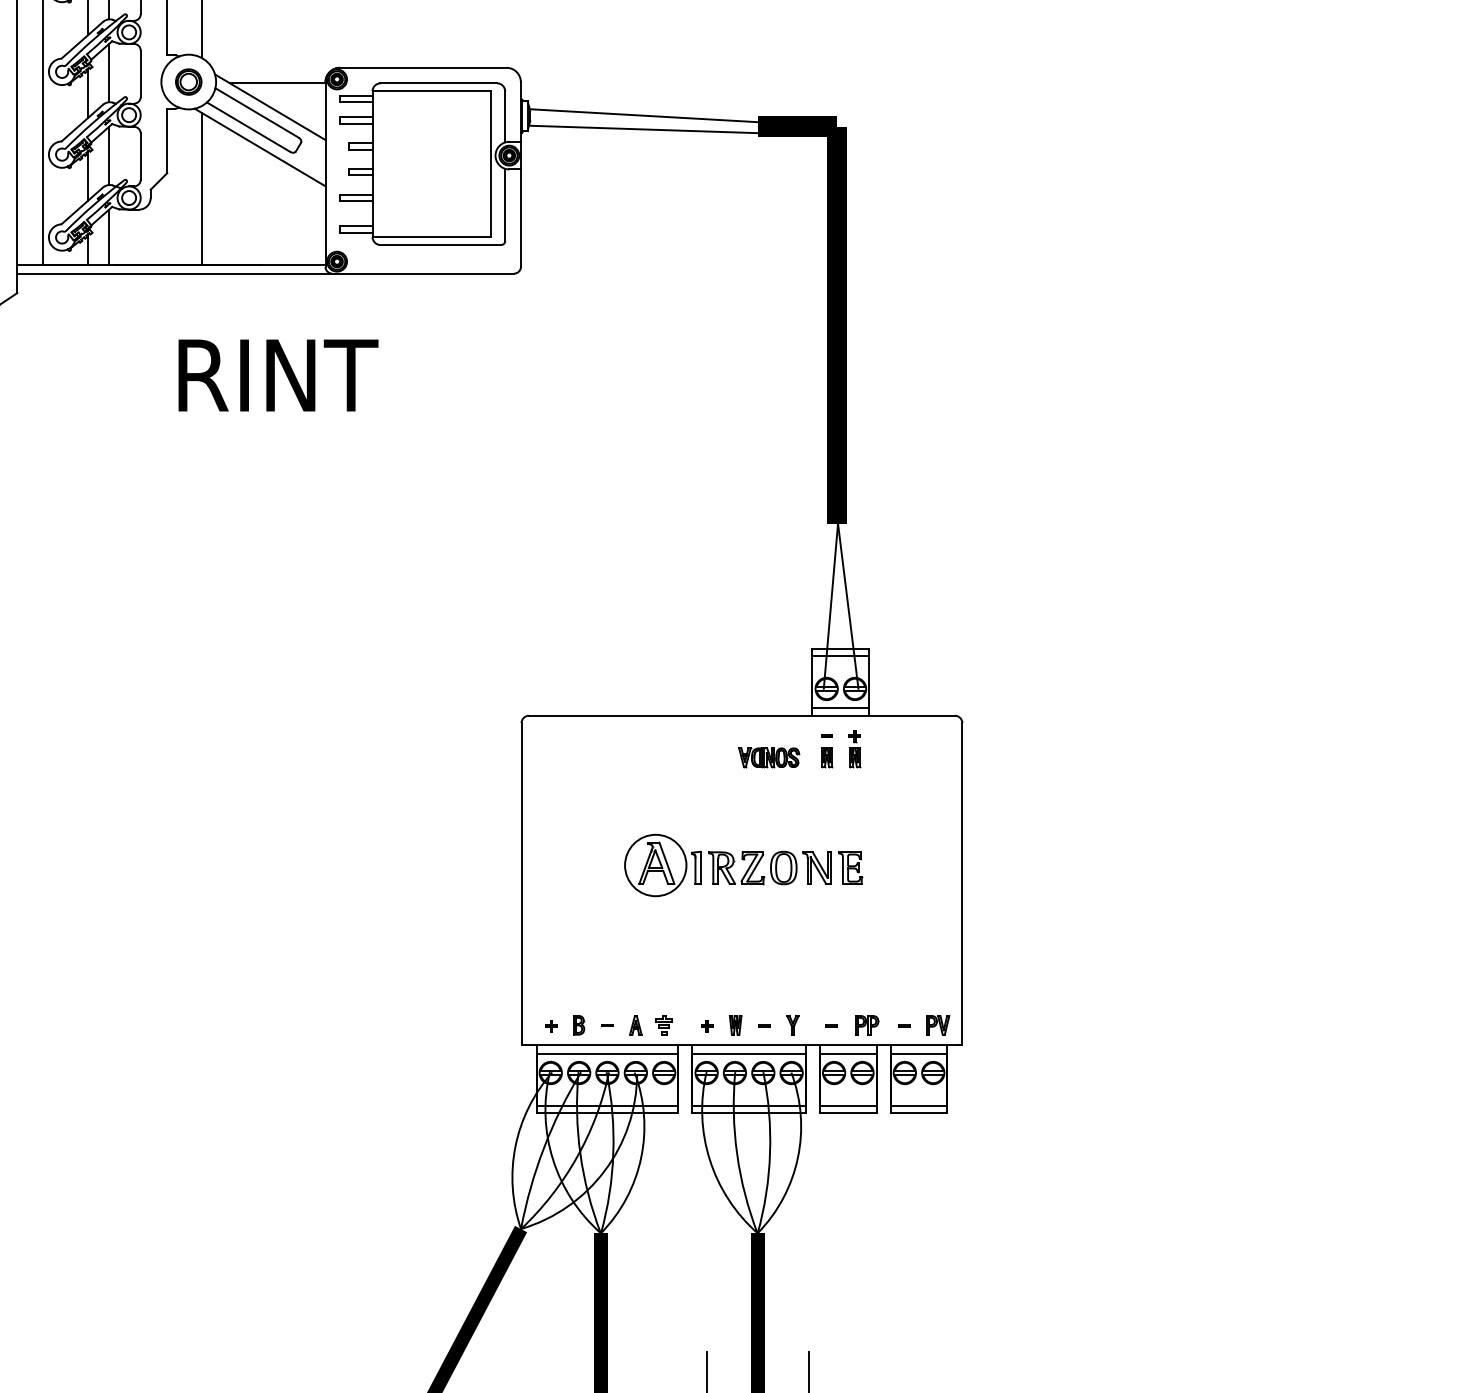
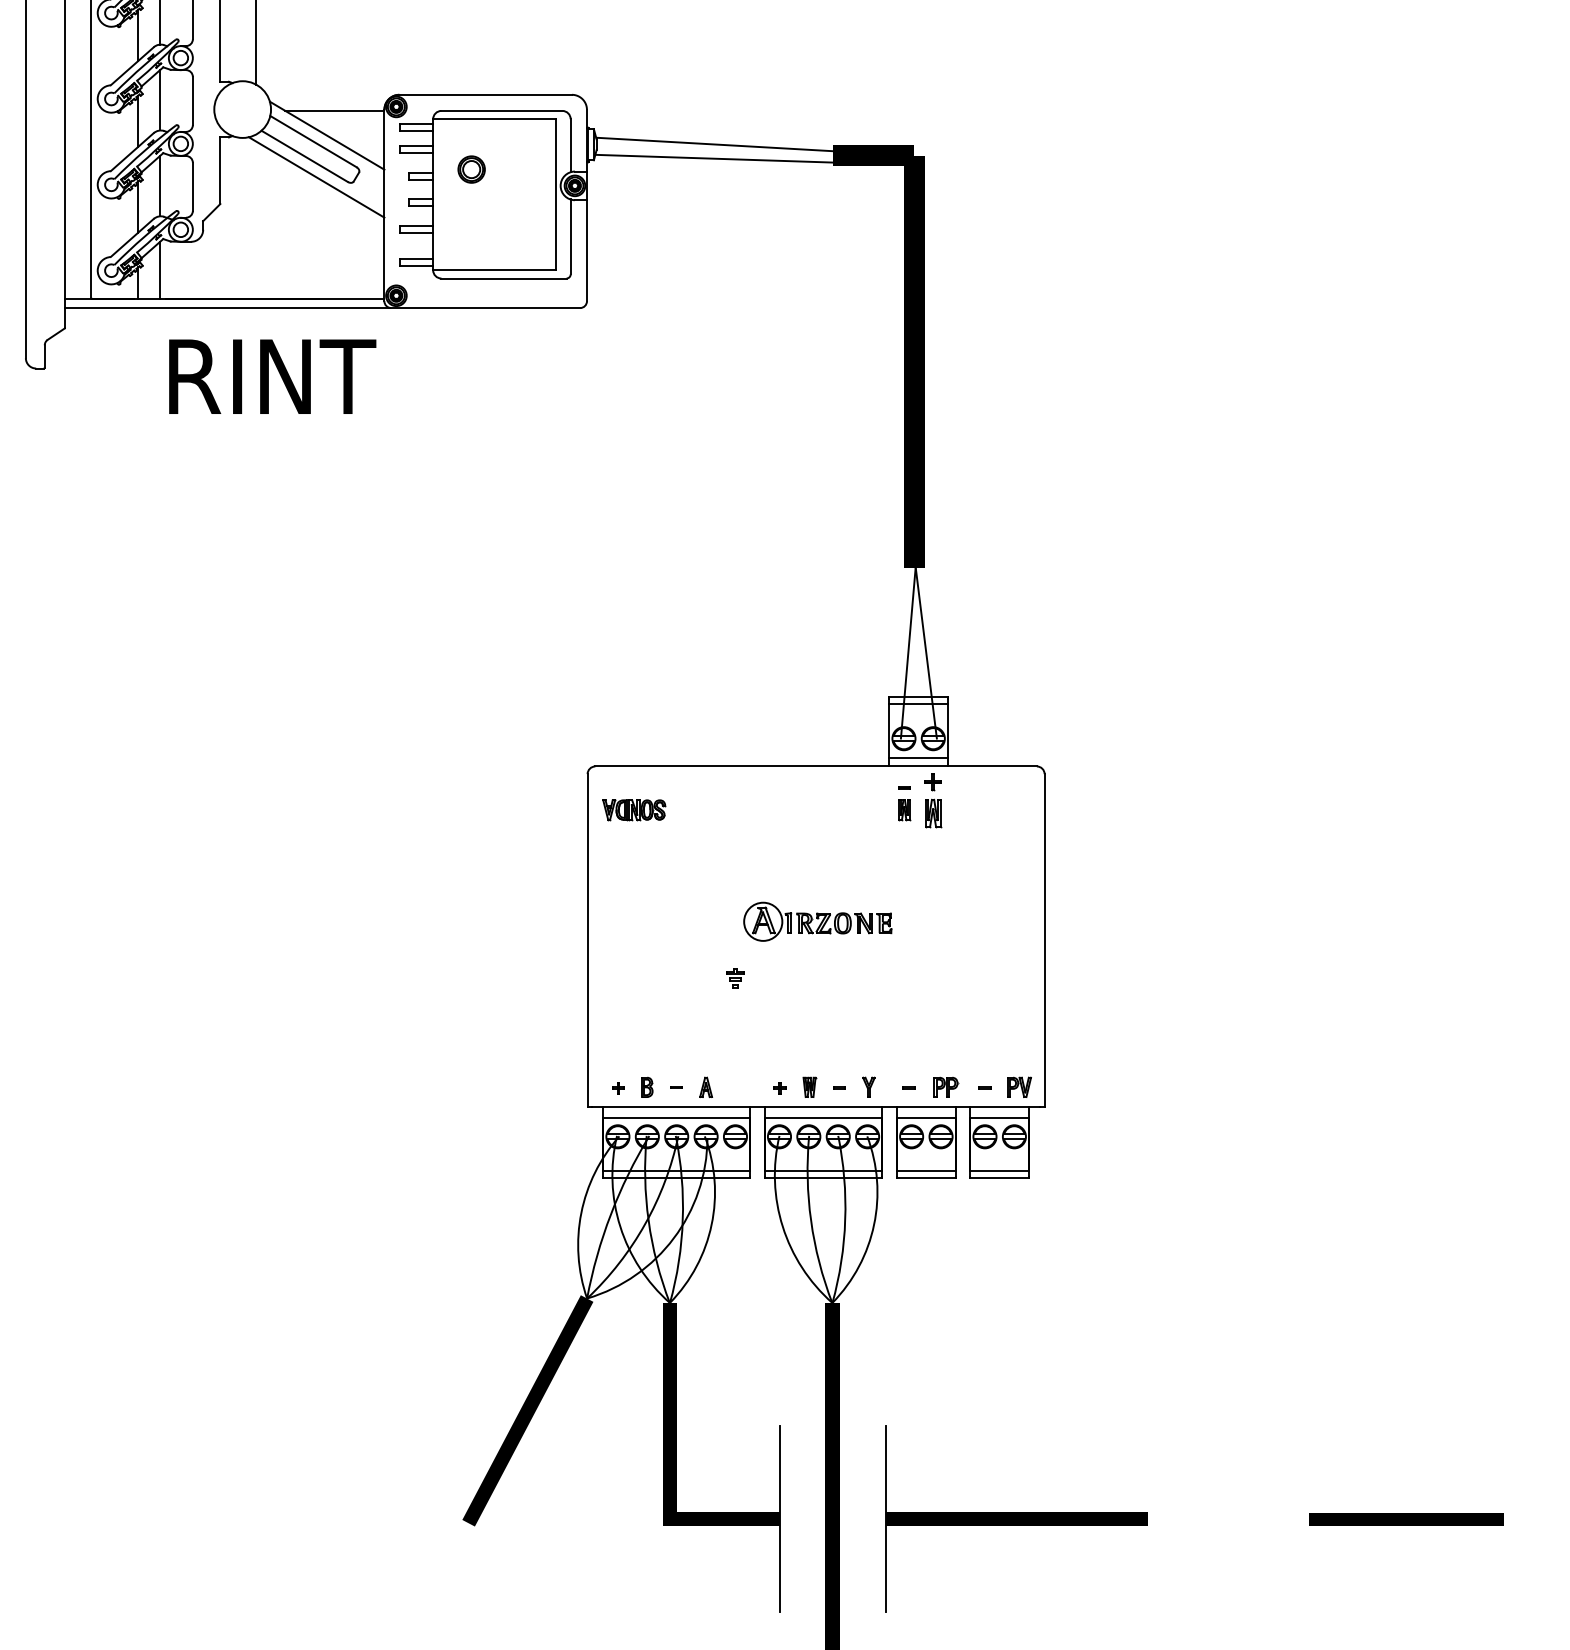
part: (188, 81) -> (471, 169), moved
line: (201, 188) -> (255, 219), removed
text: (278, 375) -> (272, 376), moved
part: (854, 749) -> (932, 801), size x1.4
part: (769, 758) -> (634, 810), moved
part: (743, 865) -> (817, 921), size x0.6
part: (664, 1025) -> (735, 978), moved

